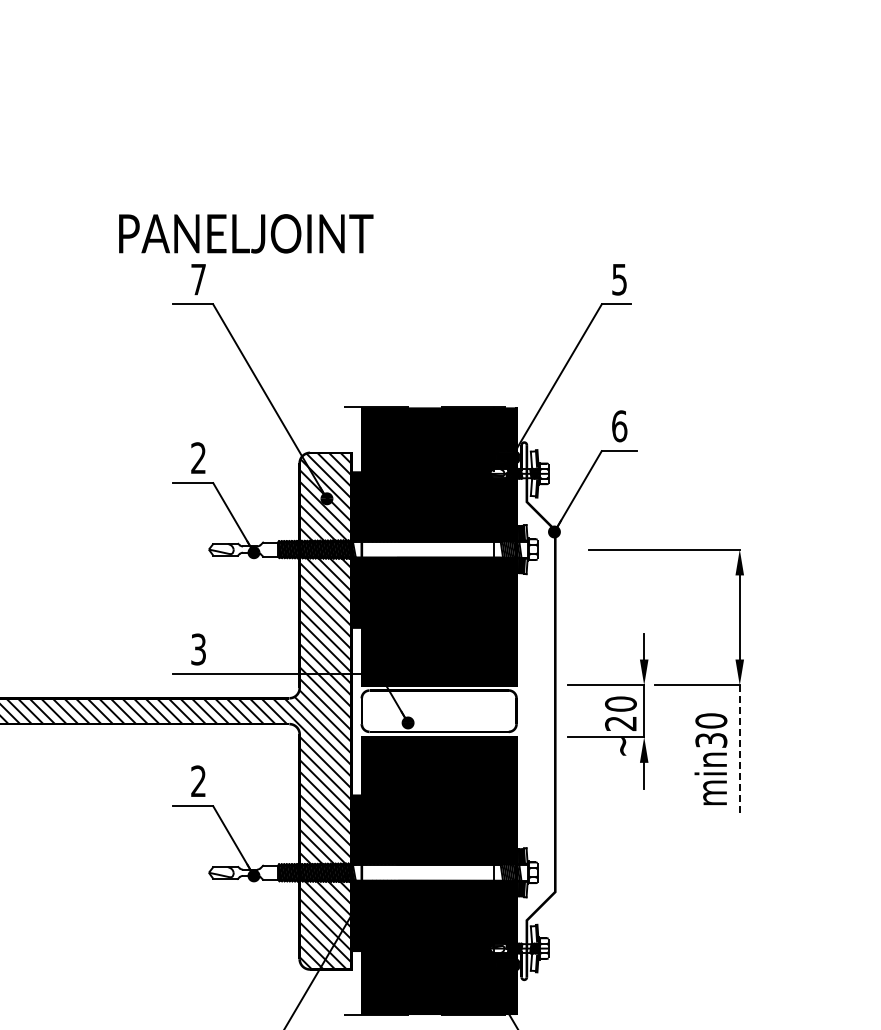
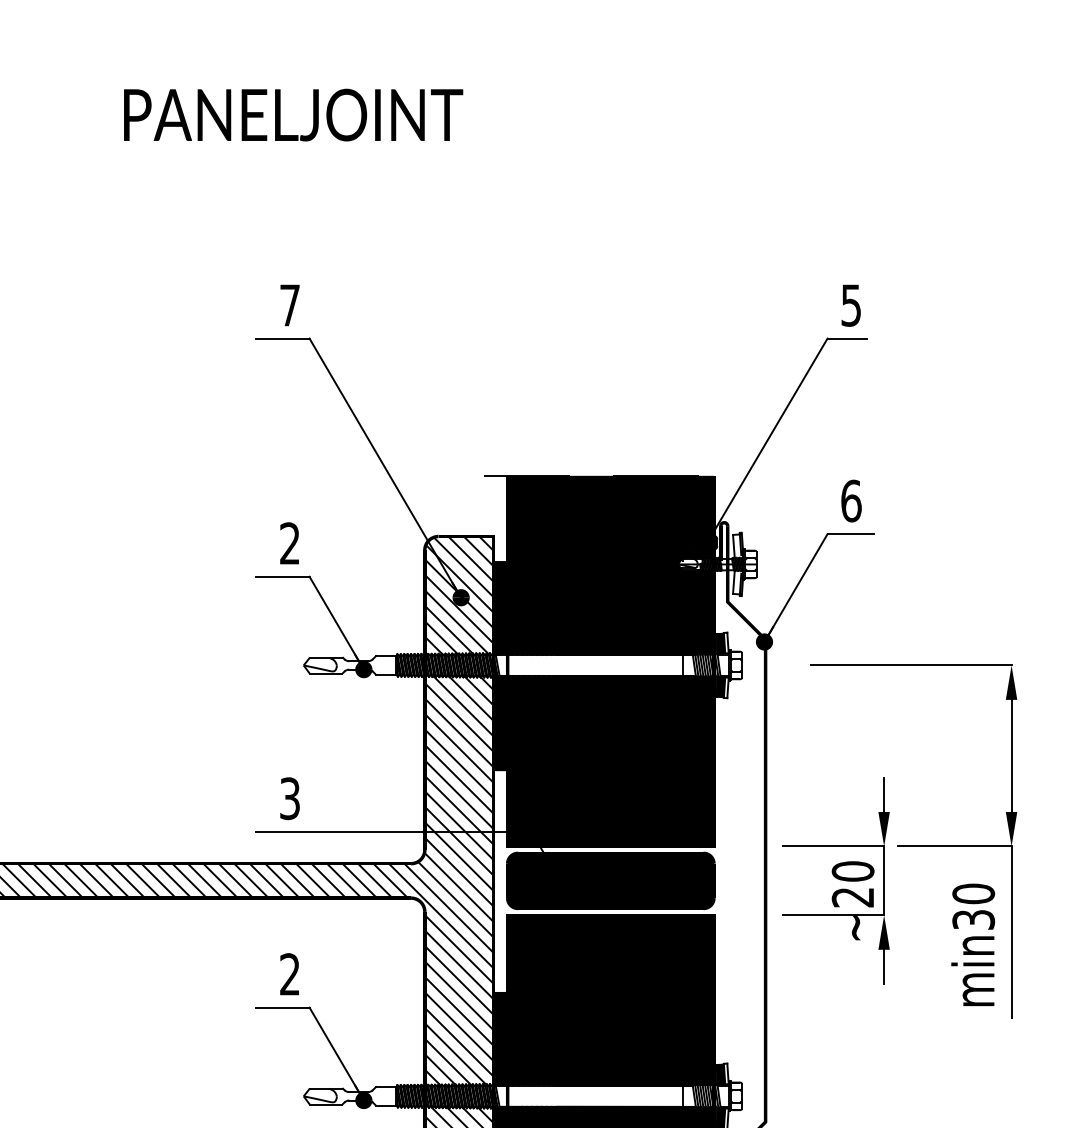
text: (246, 233) -> (293, 114), moved
fill: (438, 710) -> (609, 879), added
line: (739, 749) -> (1011, 931), dashed -> solid

